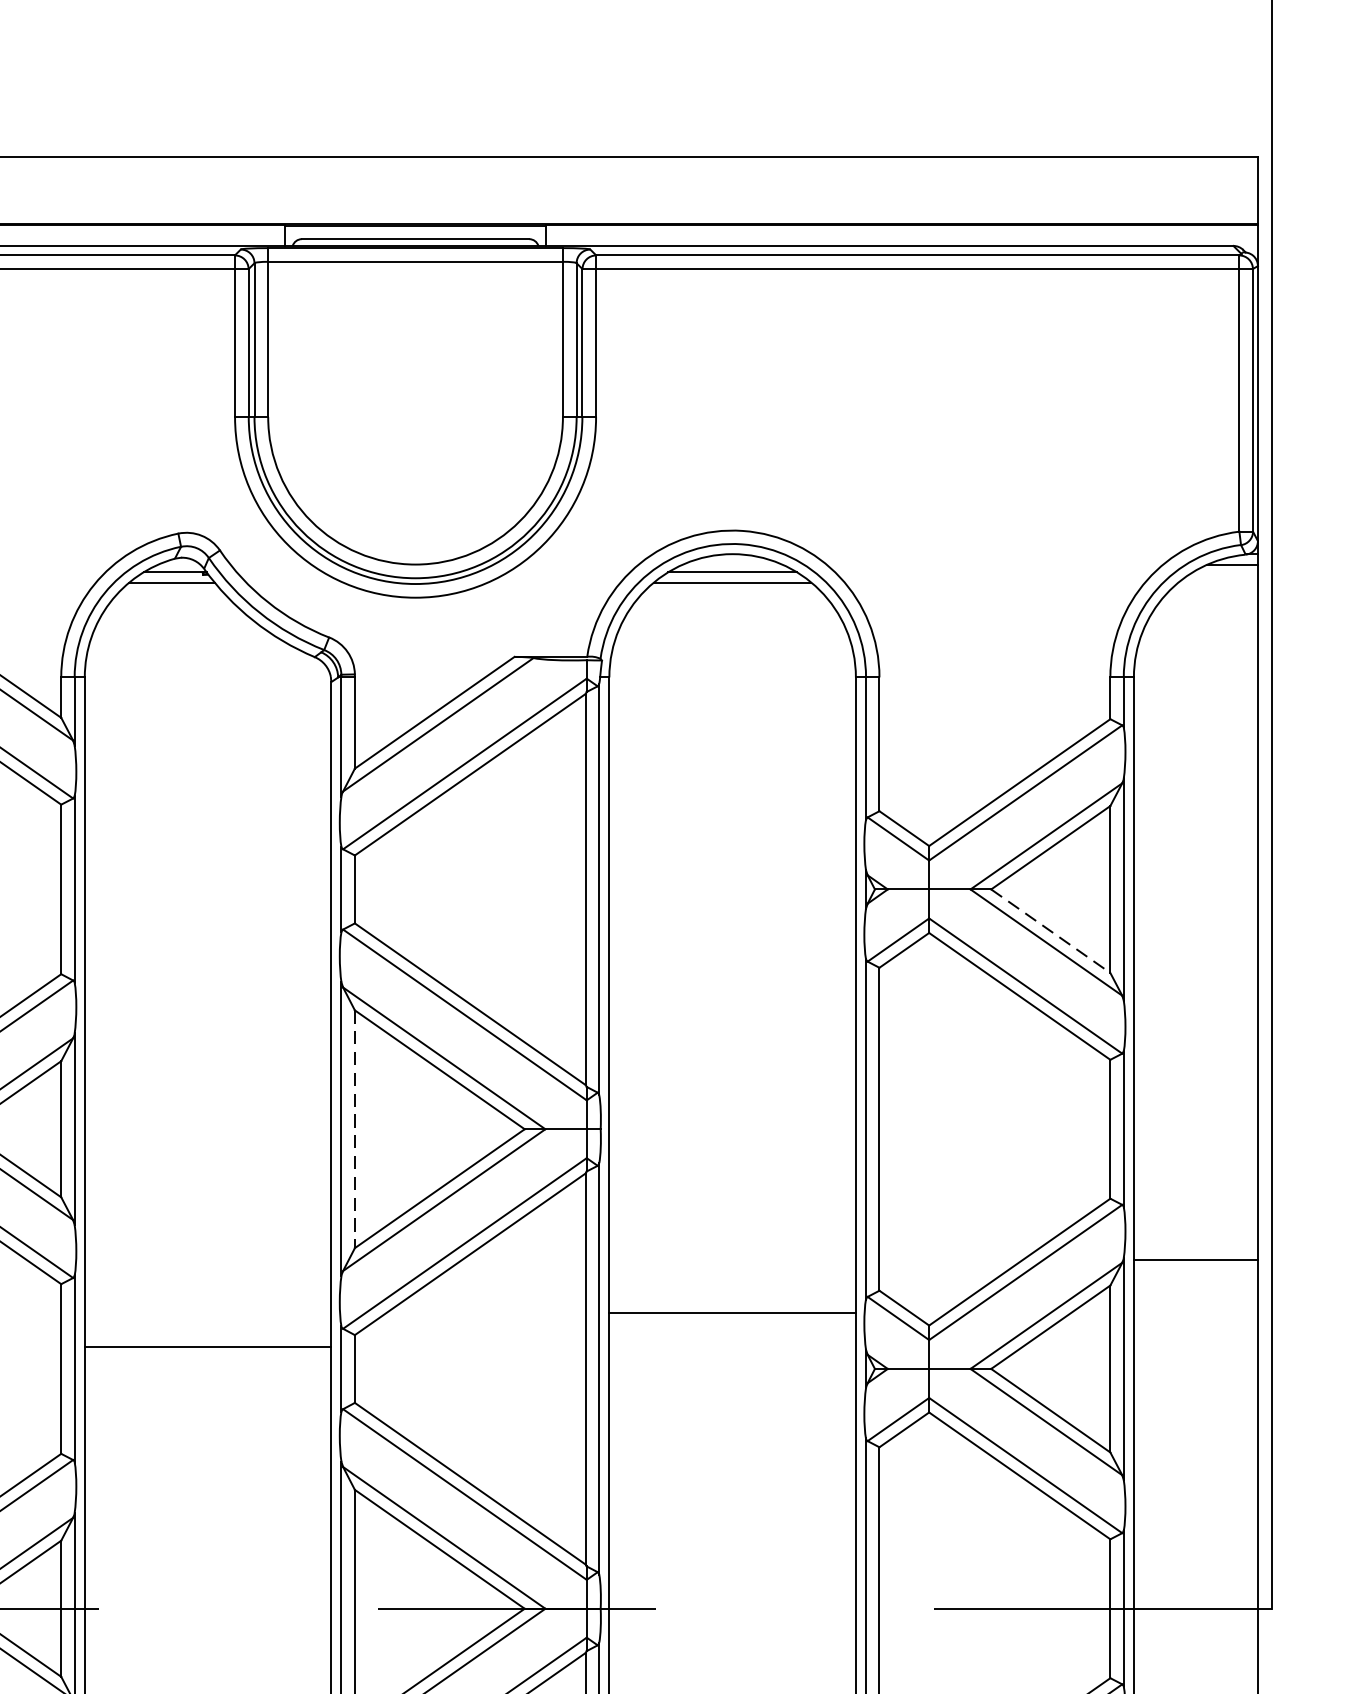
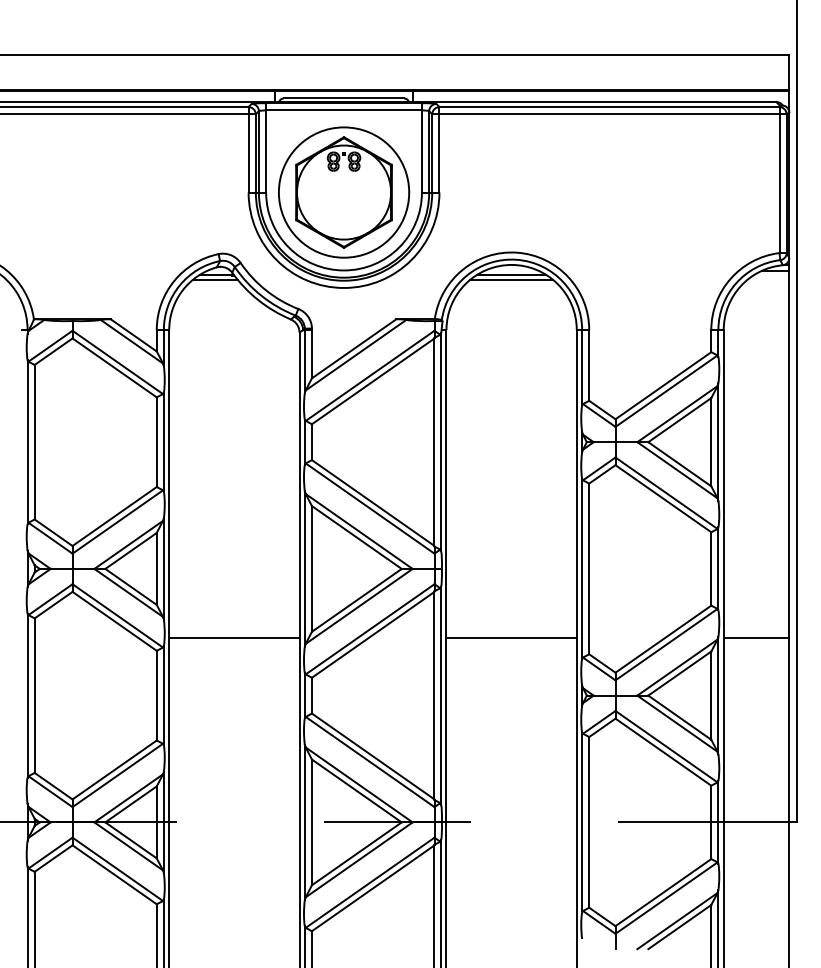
part: (416, 417) -> (344, 192), added
line: (1052, 931) -> (680, 464), dashed -> solid
line: (354, 1128) -> (311, 568), dashed -> solid
line: (732, 1313) -> (511, 638), moved
line: (208, 1347) -> (234, 638), moved

